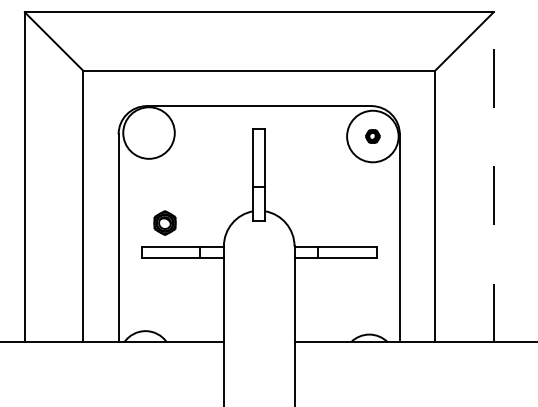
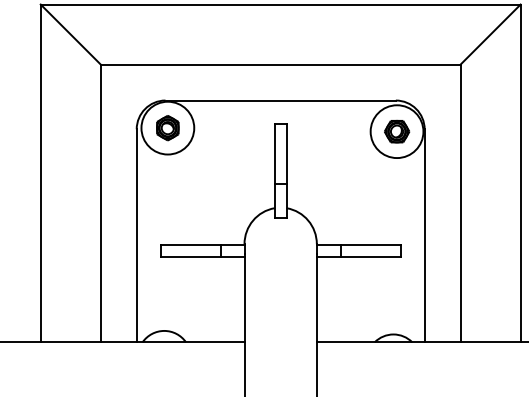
part: (372, 136) -> (396, 131), size x1.67
line: (493, 177) -> (520, 173), dashed -> solid
part: (164, 222) -> (167, 127), moved

